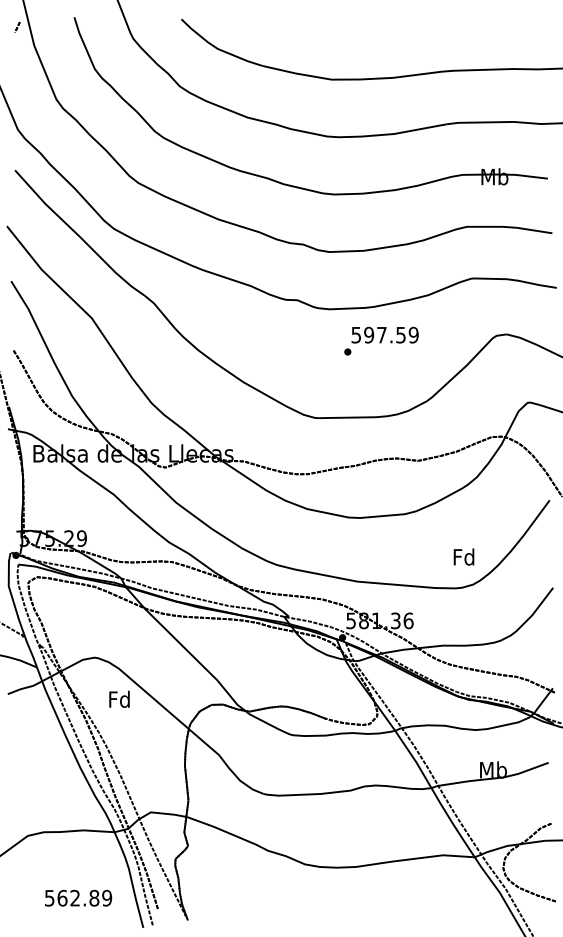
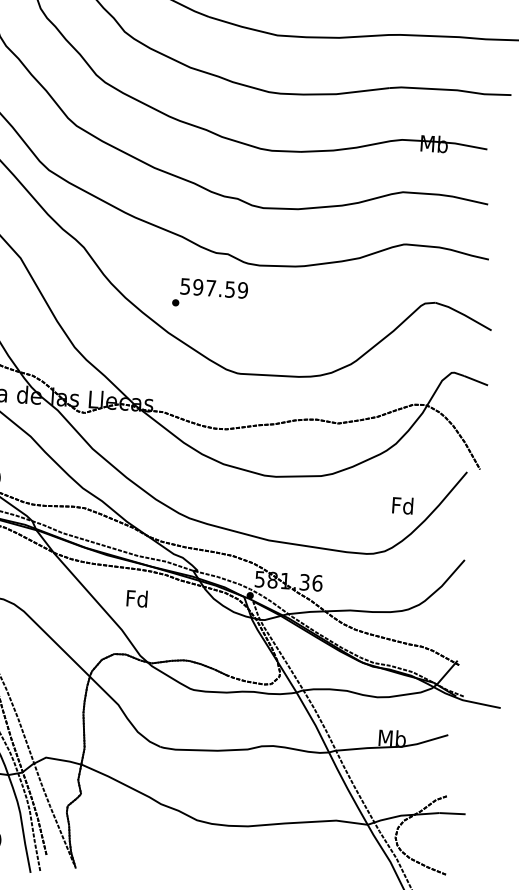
text: (381, 340) -> (210, 293), moved
text: (463, 556) -> (402, 505), moved
text: (119, 698) -> (137, 597), moved

